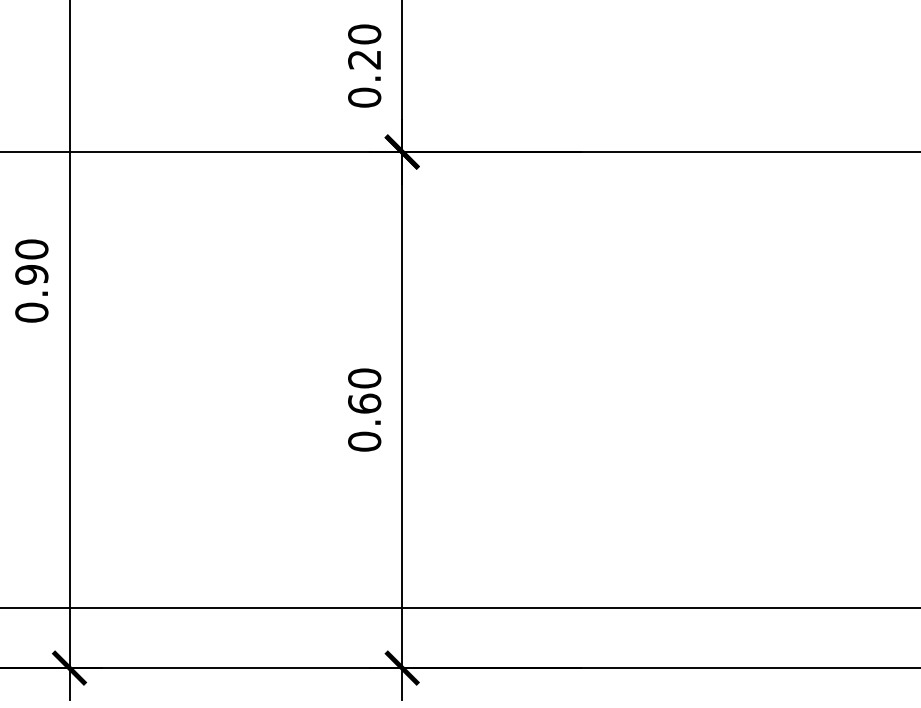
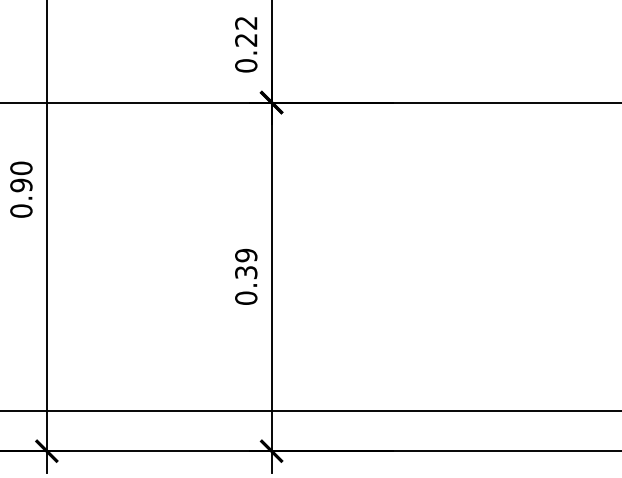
text: (365, 33) -> (246, 22), 0.20 -> 0.22
text: (365, 390) -> (246, 263), 0.60 -> 0.39

